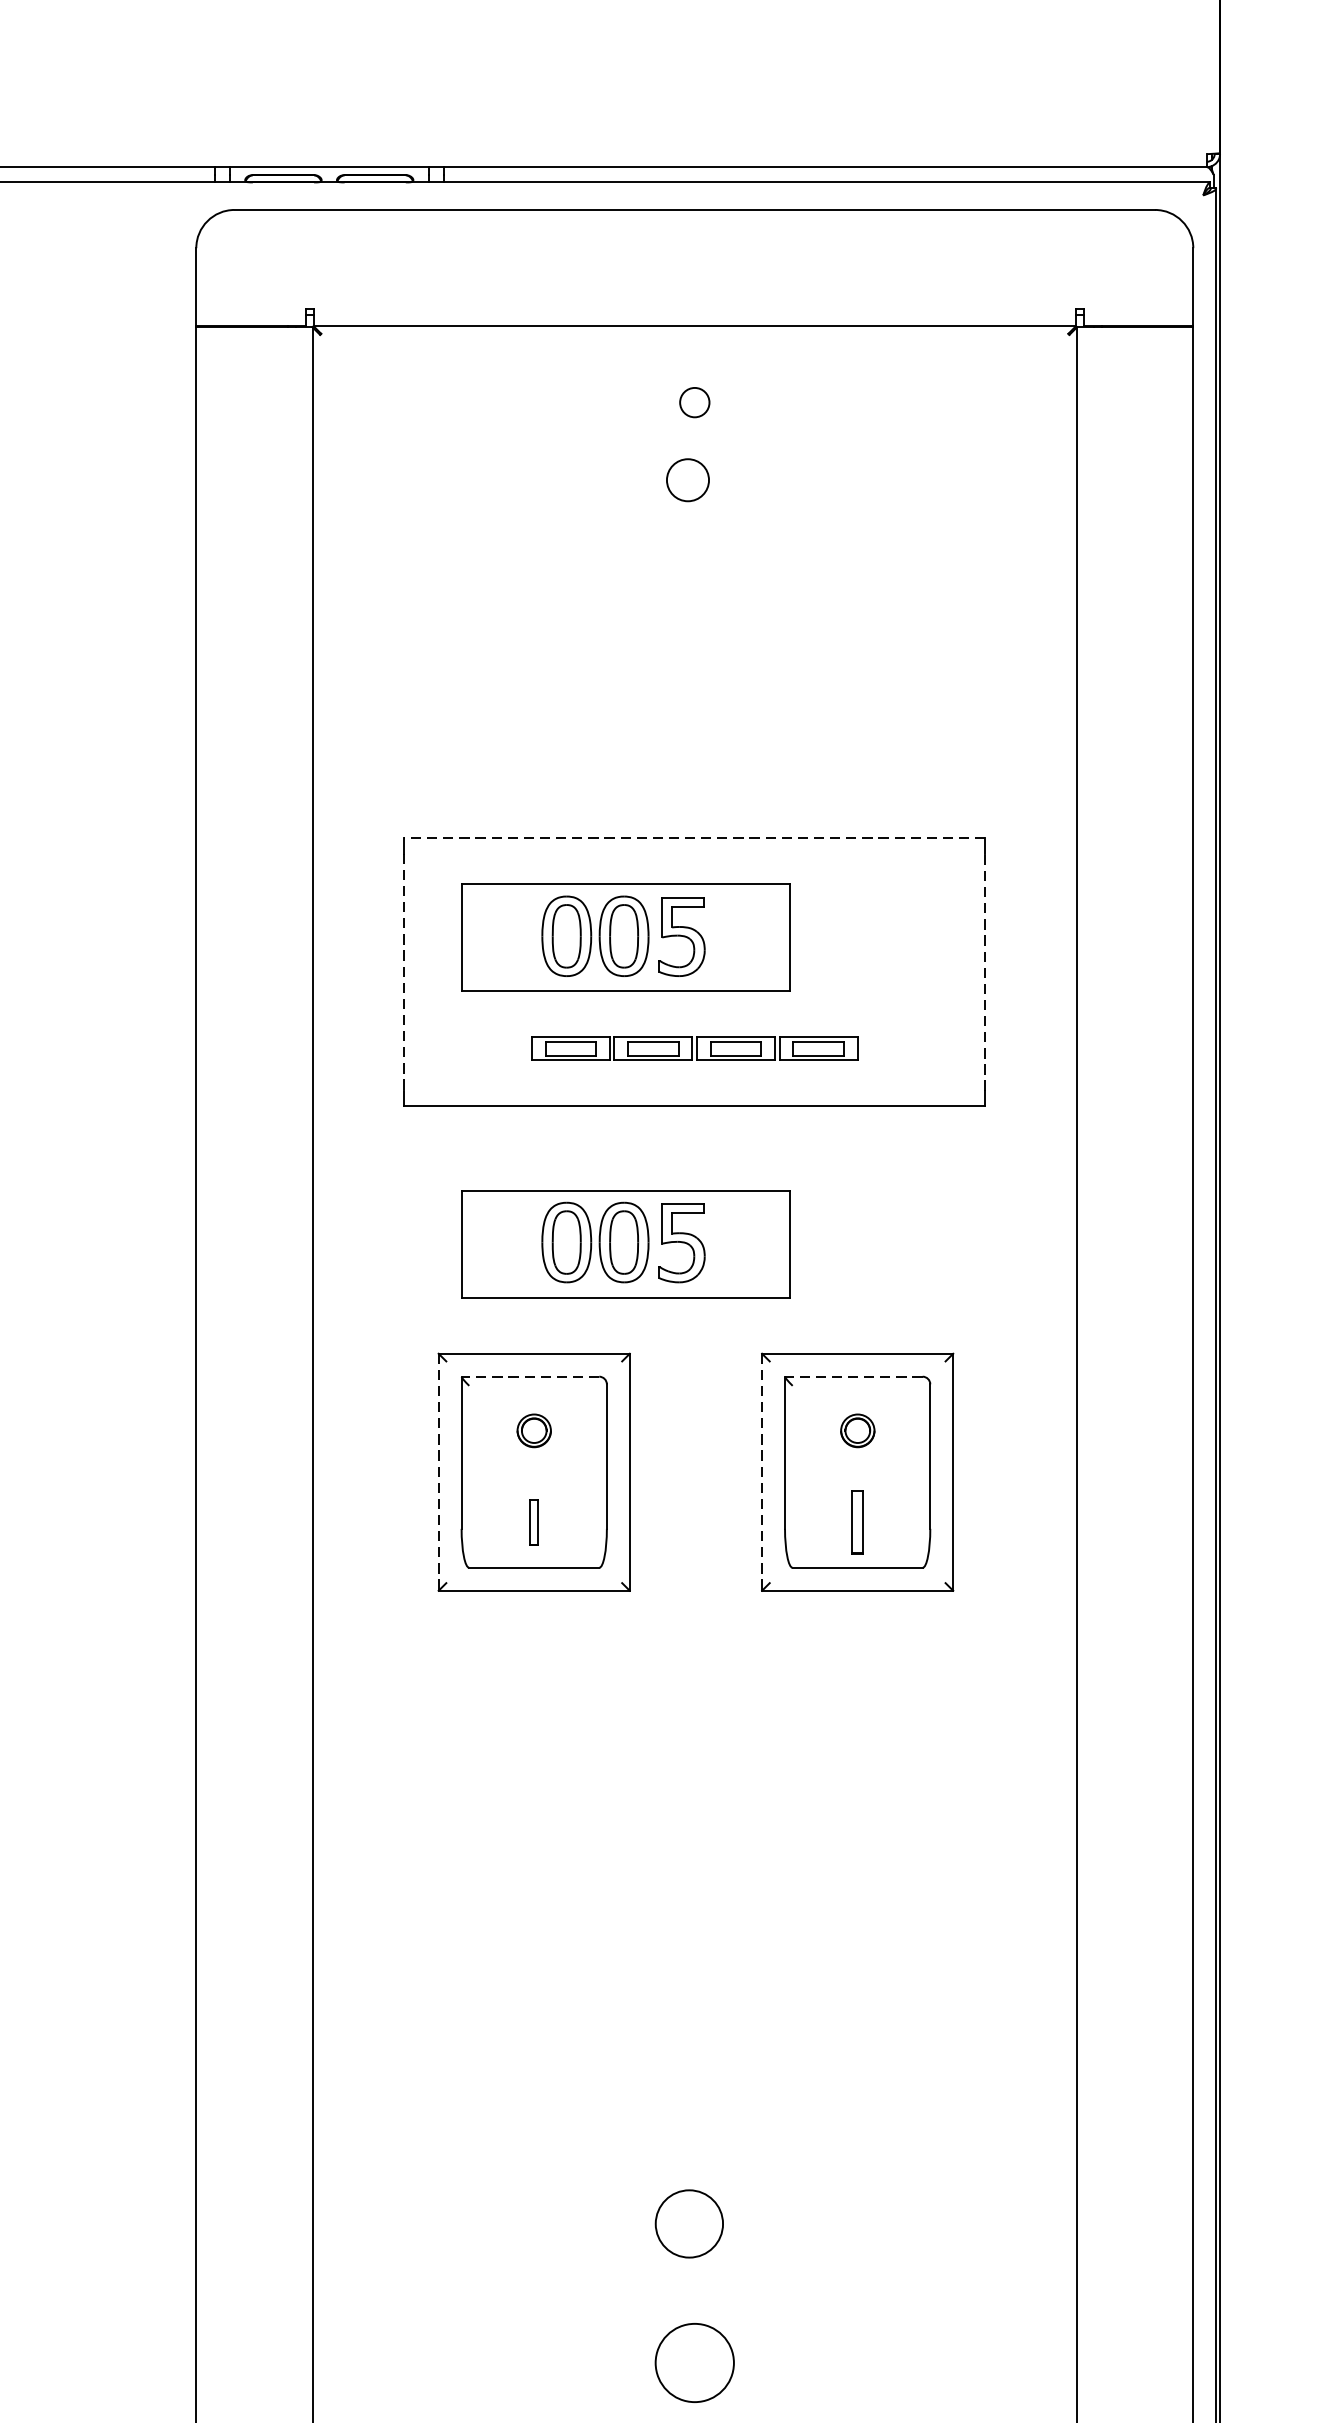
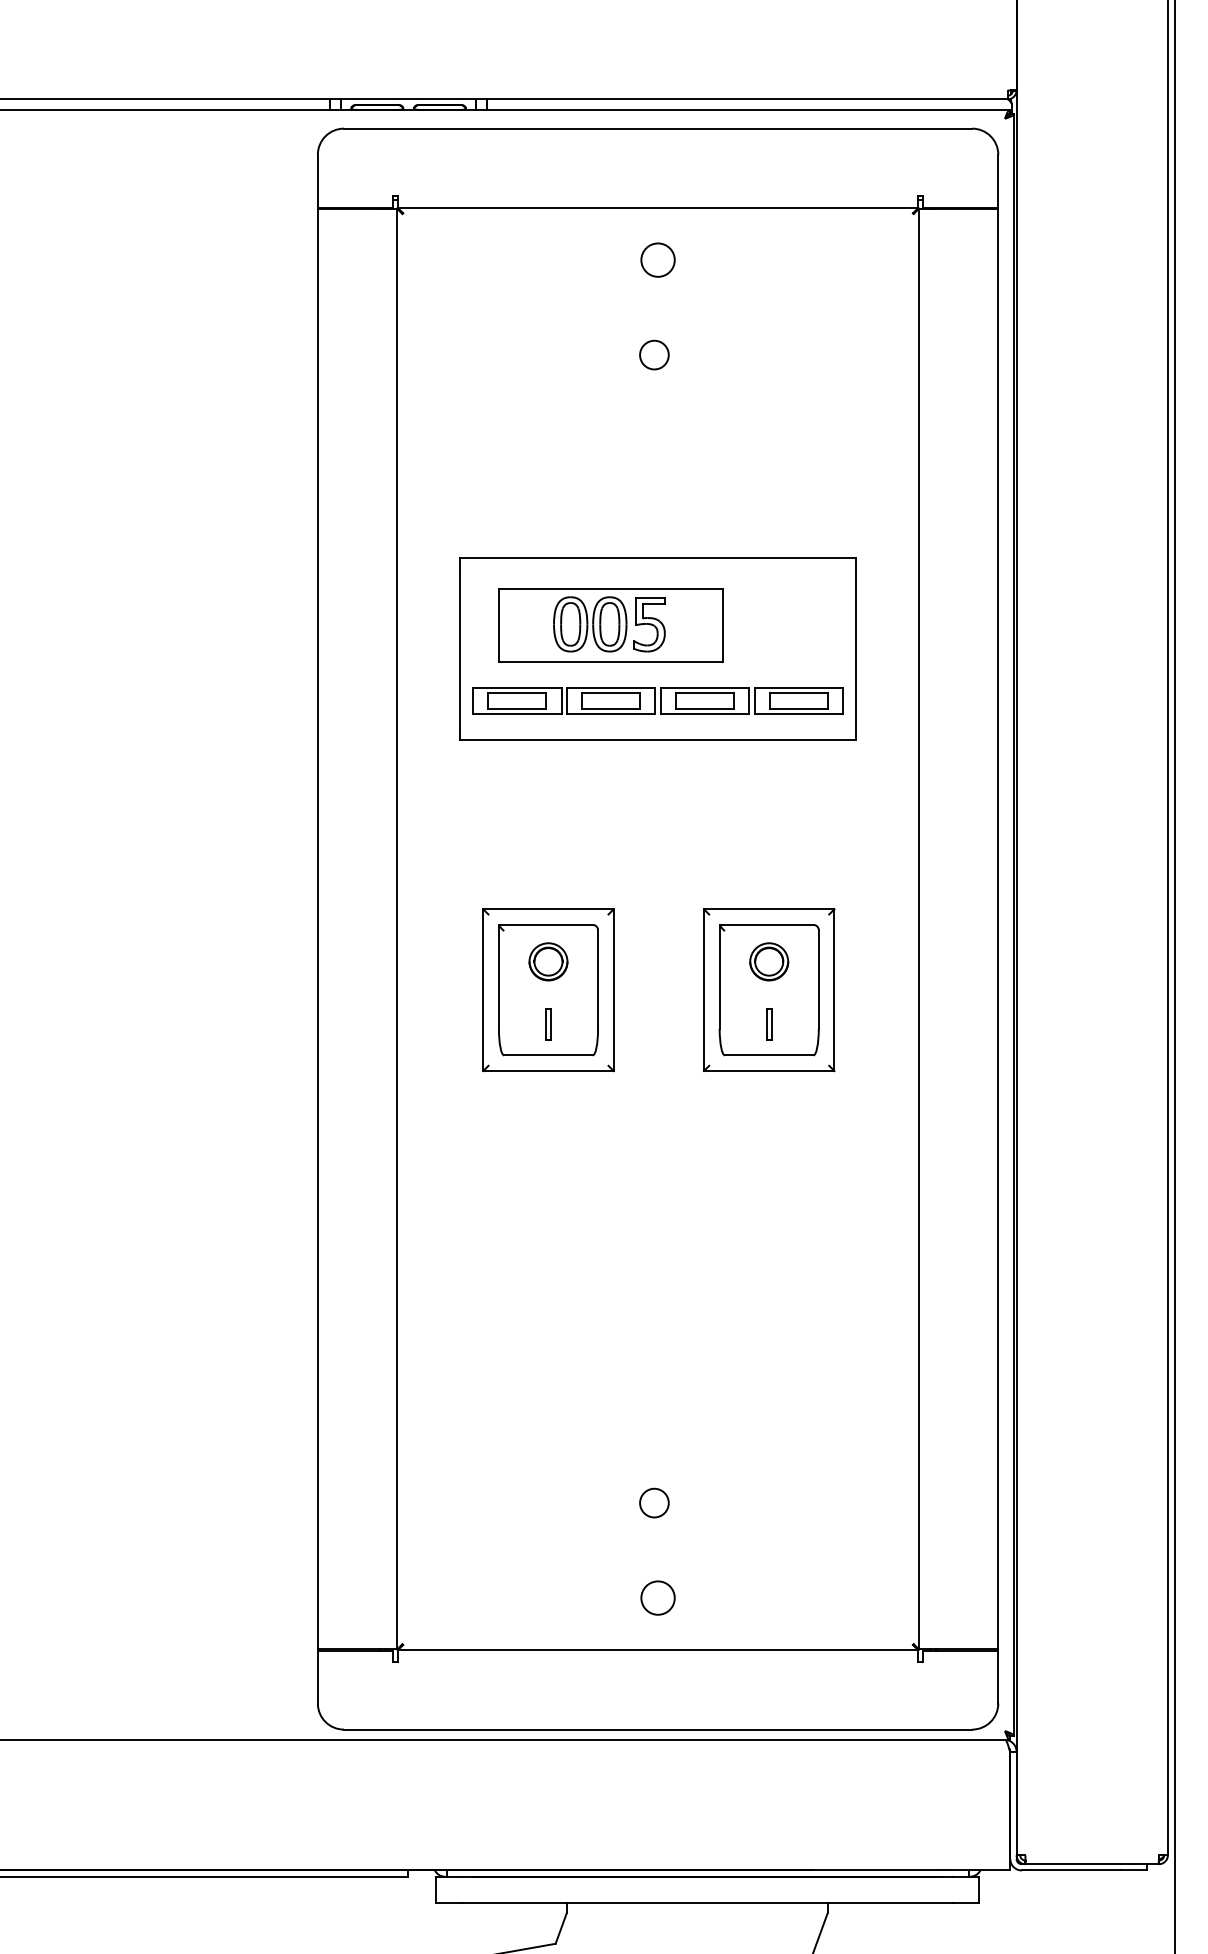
circle: (693, 401) -> (657, 259), size x1.67
circle: (688, 479) -> (654, 354), moved
line: (693, 838) -> (657, 557), dashed -> solid
line: (403, 971) -> (459, 648), dashed -> solid
line: (985, 971) -> (856, 648), dashed -> solid
part: (693, 1047) -> (657, 700), size x1.67
part: (625, 1244) -> (610, 834), removed
line: (529, 1376) -> (545, 924), dashed -> solid
line: (853, 1376) -> (766, 924), dashed -> solid
part: (534, 1430) -> (548, 961), size x1.67
part: (858, 1430) -> (769, 961), size x1.67
line: (439, 1472) -> (483, 990), dashed -> solid
line: (762, 1472) -> (704, 990), dashed -> solid
part: (858, 1522) -> (769, 1024), size x0.71
circle: (689, 2222) -> (654, 1502), size x0.62
circle: (693, 2362) -> (657, 1597), size x0.62

